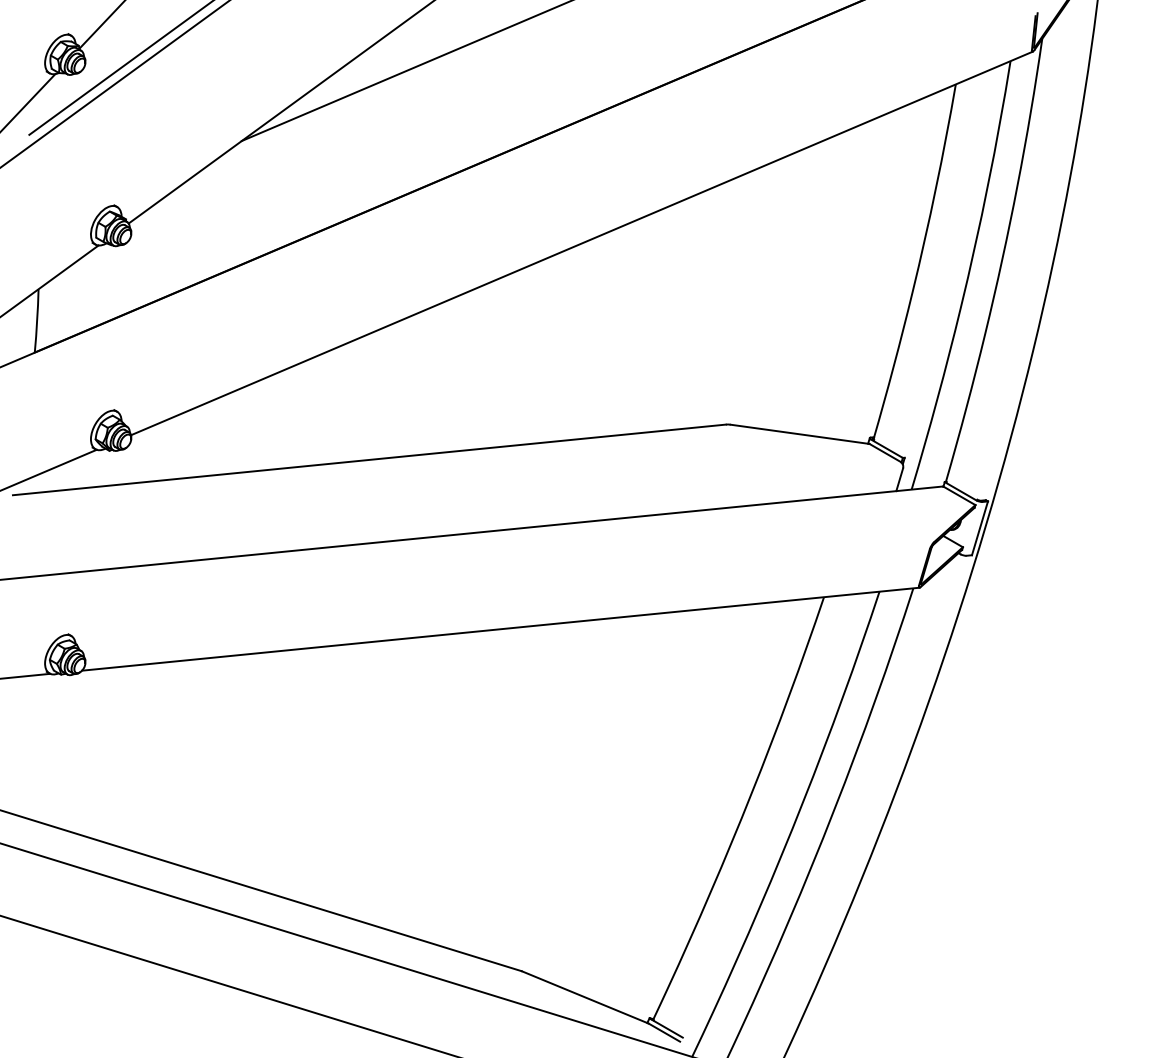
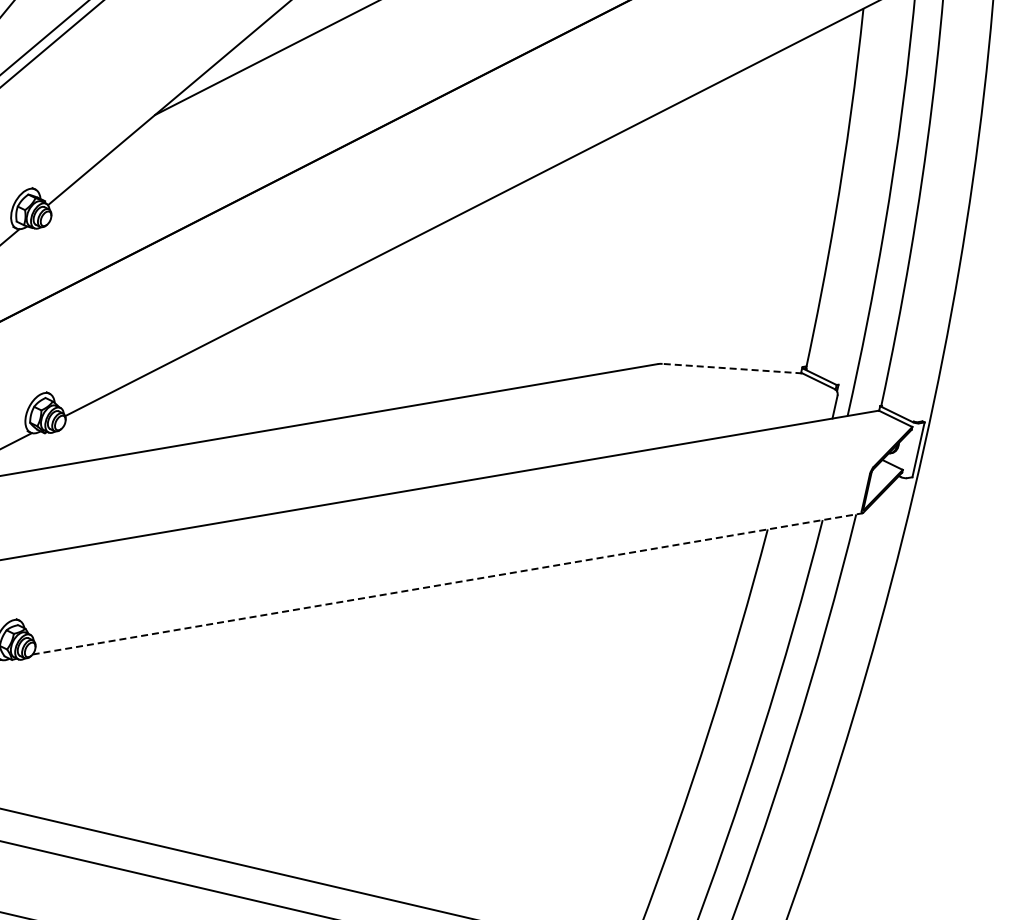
line: (799, 434) -> (731, 368), solid -> dashed
line: (500, 629) -> (447, 584), solid -> dashed

